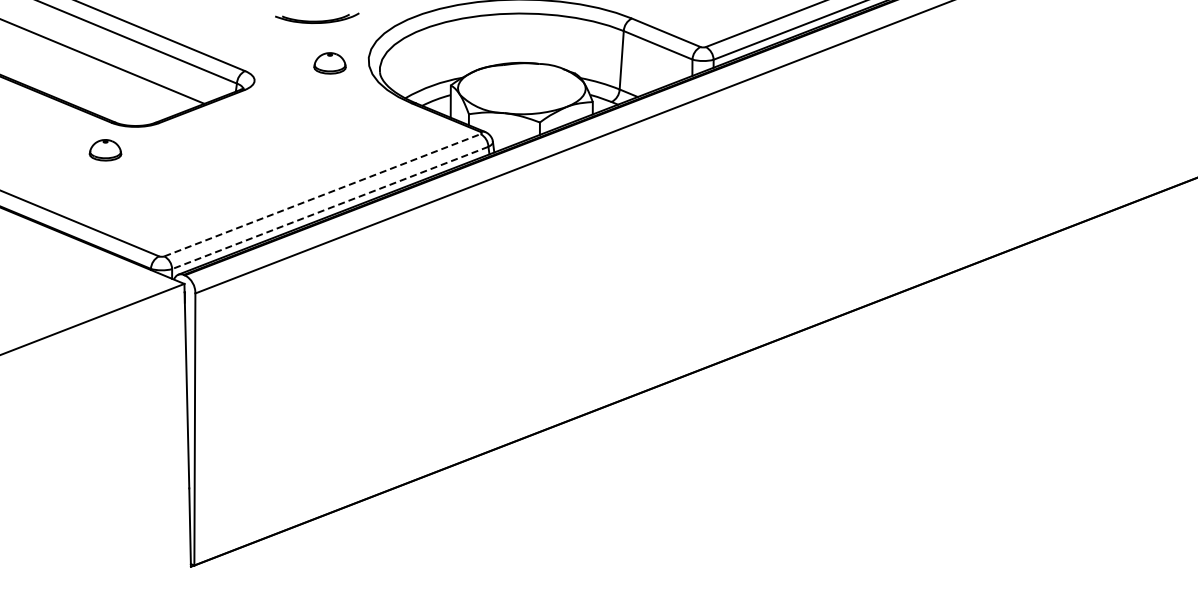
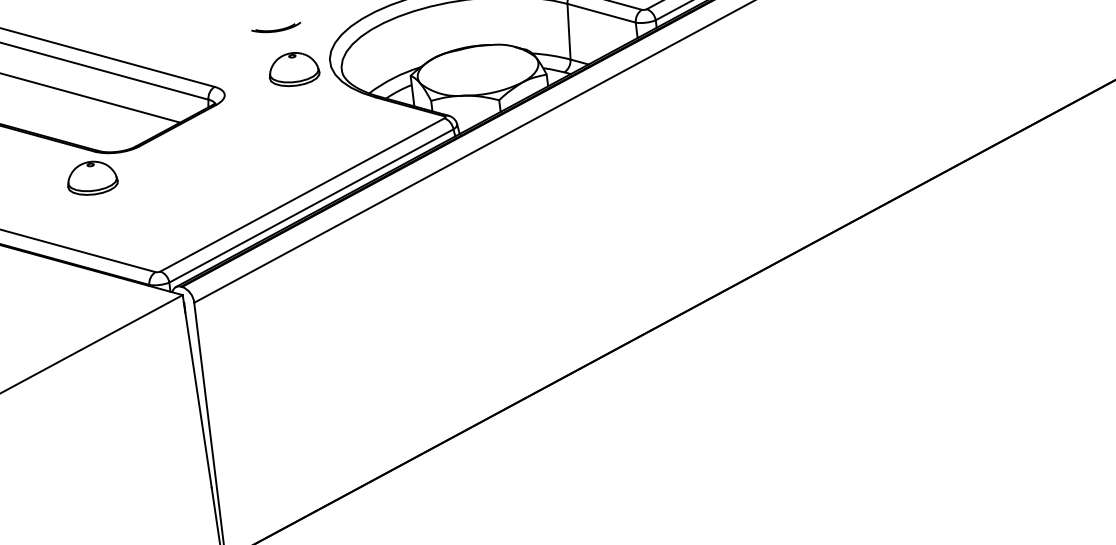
part: (316, 18) -> (275, 28), size x0.62
part: (329, 63) -> (293, 69), size x1.67
part: (105, 150) -> (92, 178), size x1.67
line: (322, 195) -> (302, 195), dashed -> solid
line: (330, 207) -> (311, 205), dashed -> solid

